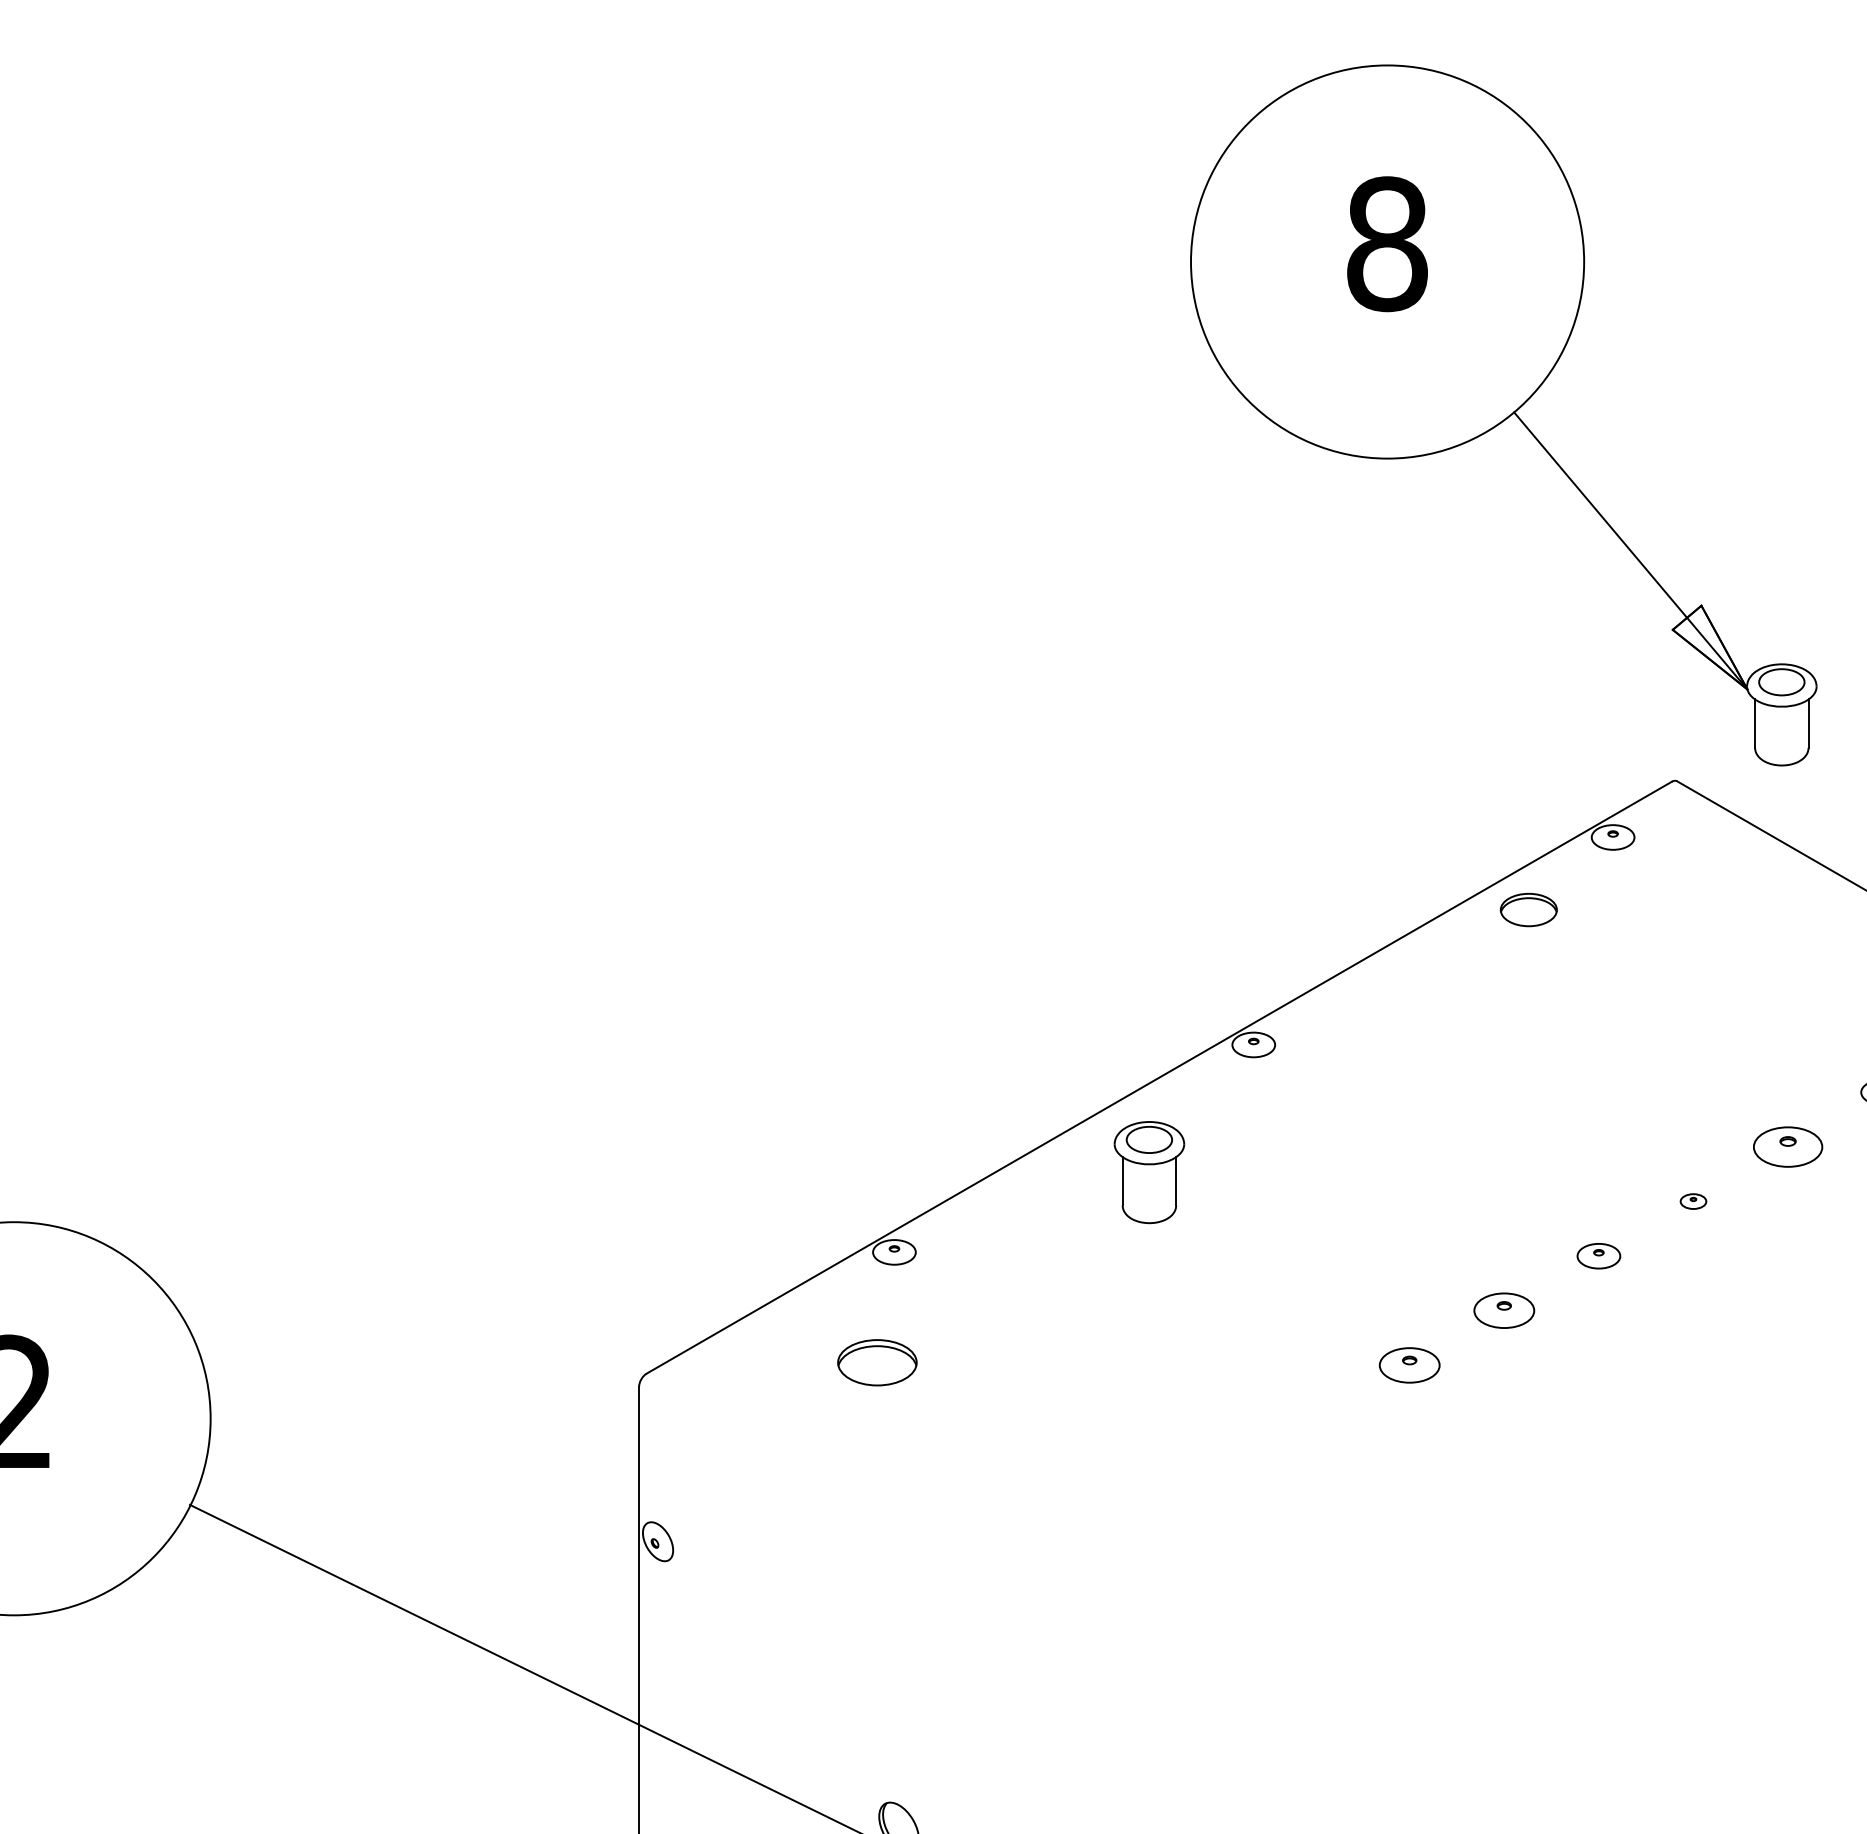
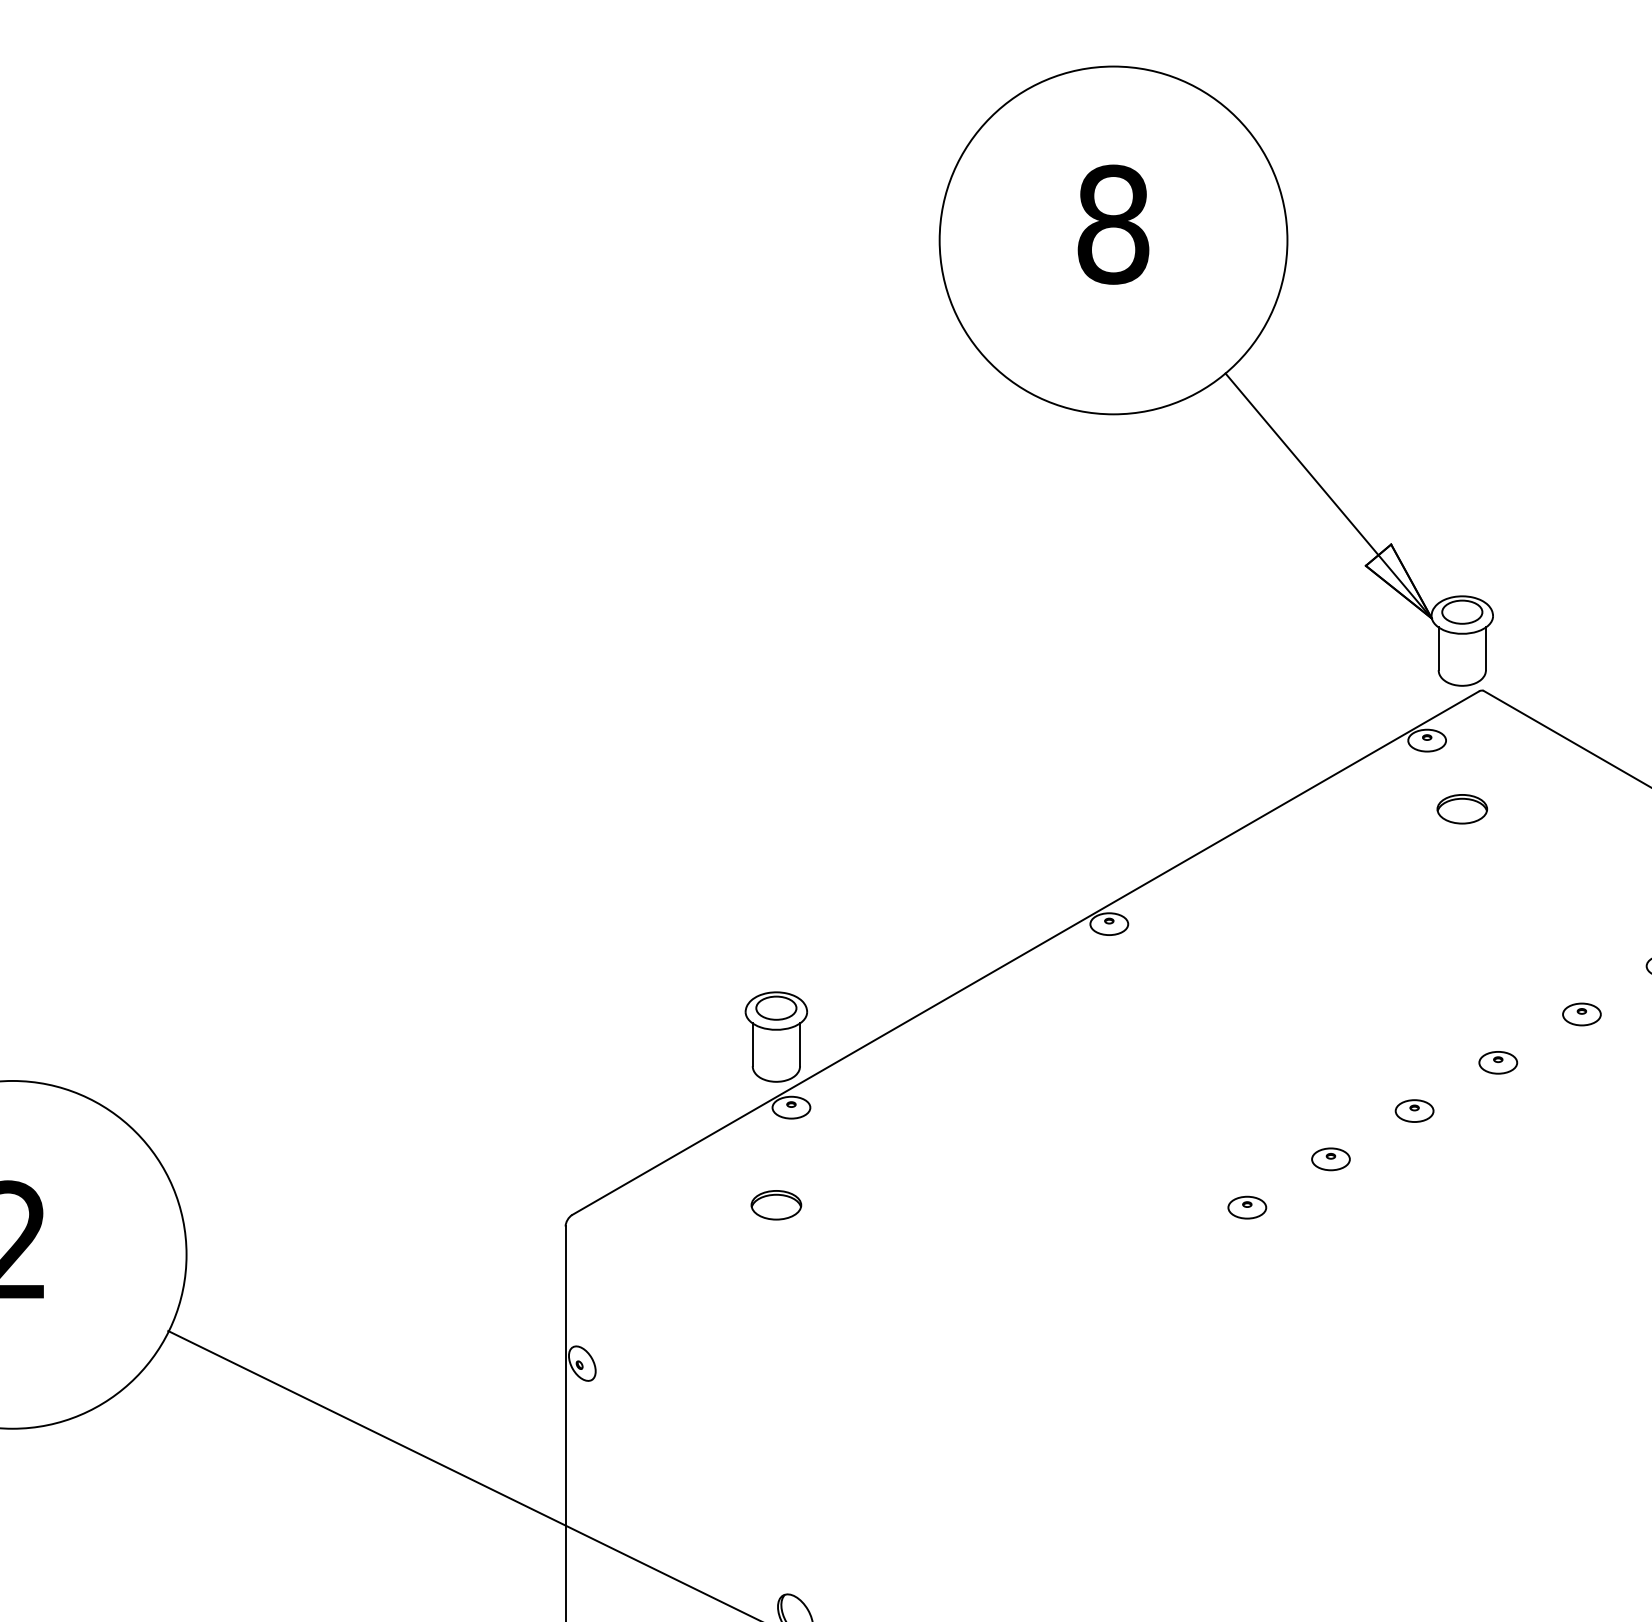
part: (1503, 415) -> (1216, 376), moved
part: (1528, 909) -> (1462, 808), moved
part: (1787, 1146) -> (1581, 1014), size x0.62
part: (1149, 1172) -> (776, 1037), moved
part: (1693, 1201) -> (1498, 1062), size x1.67
part: (1504, 1310) -> (1331, 1159), size x0.71
part: (877, 1362) -> (776, 1205), size x0.71
part: (1409, 1365) -> (1247, 1207), size x0.71

